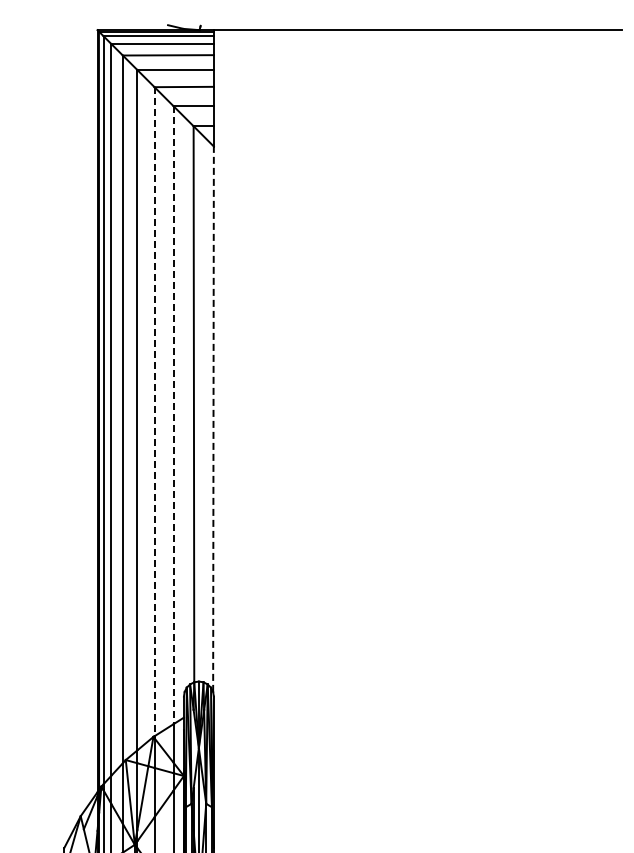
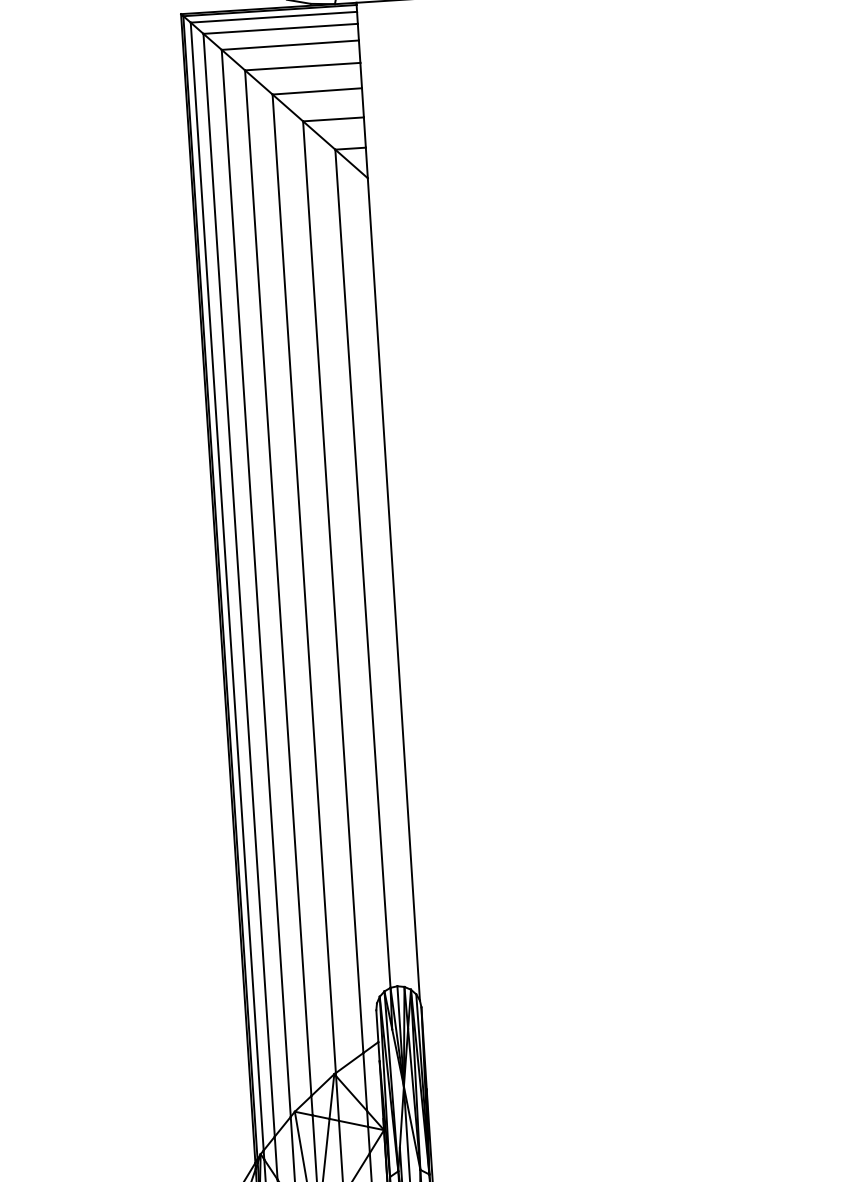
line: (154, 411) -> (304, 583), dashed -> solid
line: (173, 415) -> (333, 587), dashed -> solid
line: (213, 419) -> (393, 589), dashed -> solid

